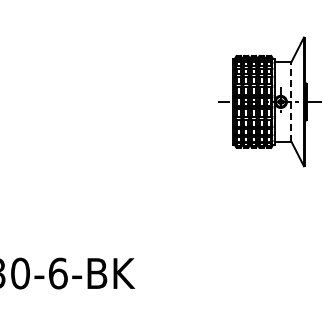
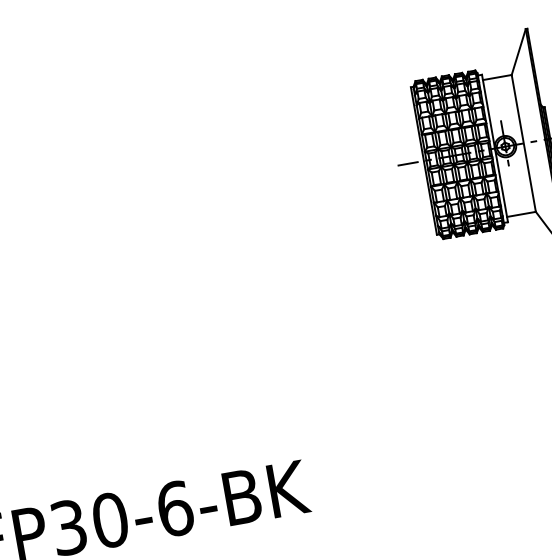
line: (291, 101) -> (523, 142), dashed -> solid

